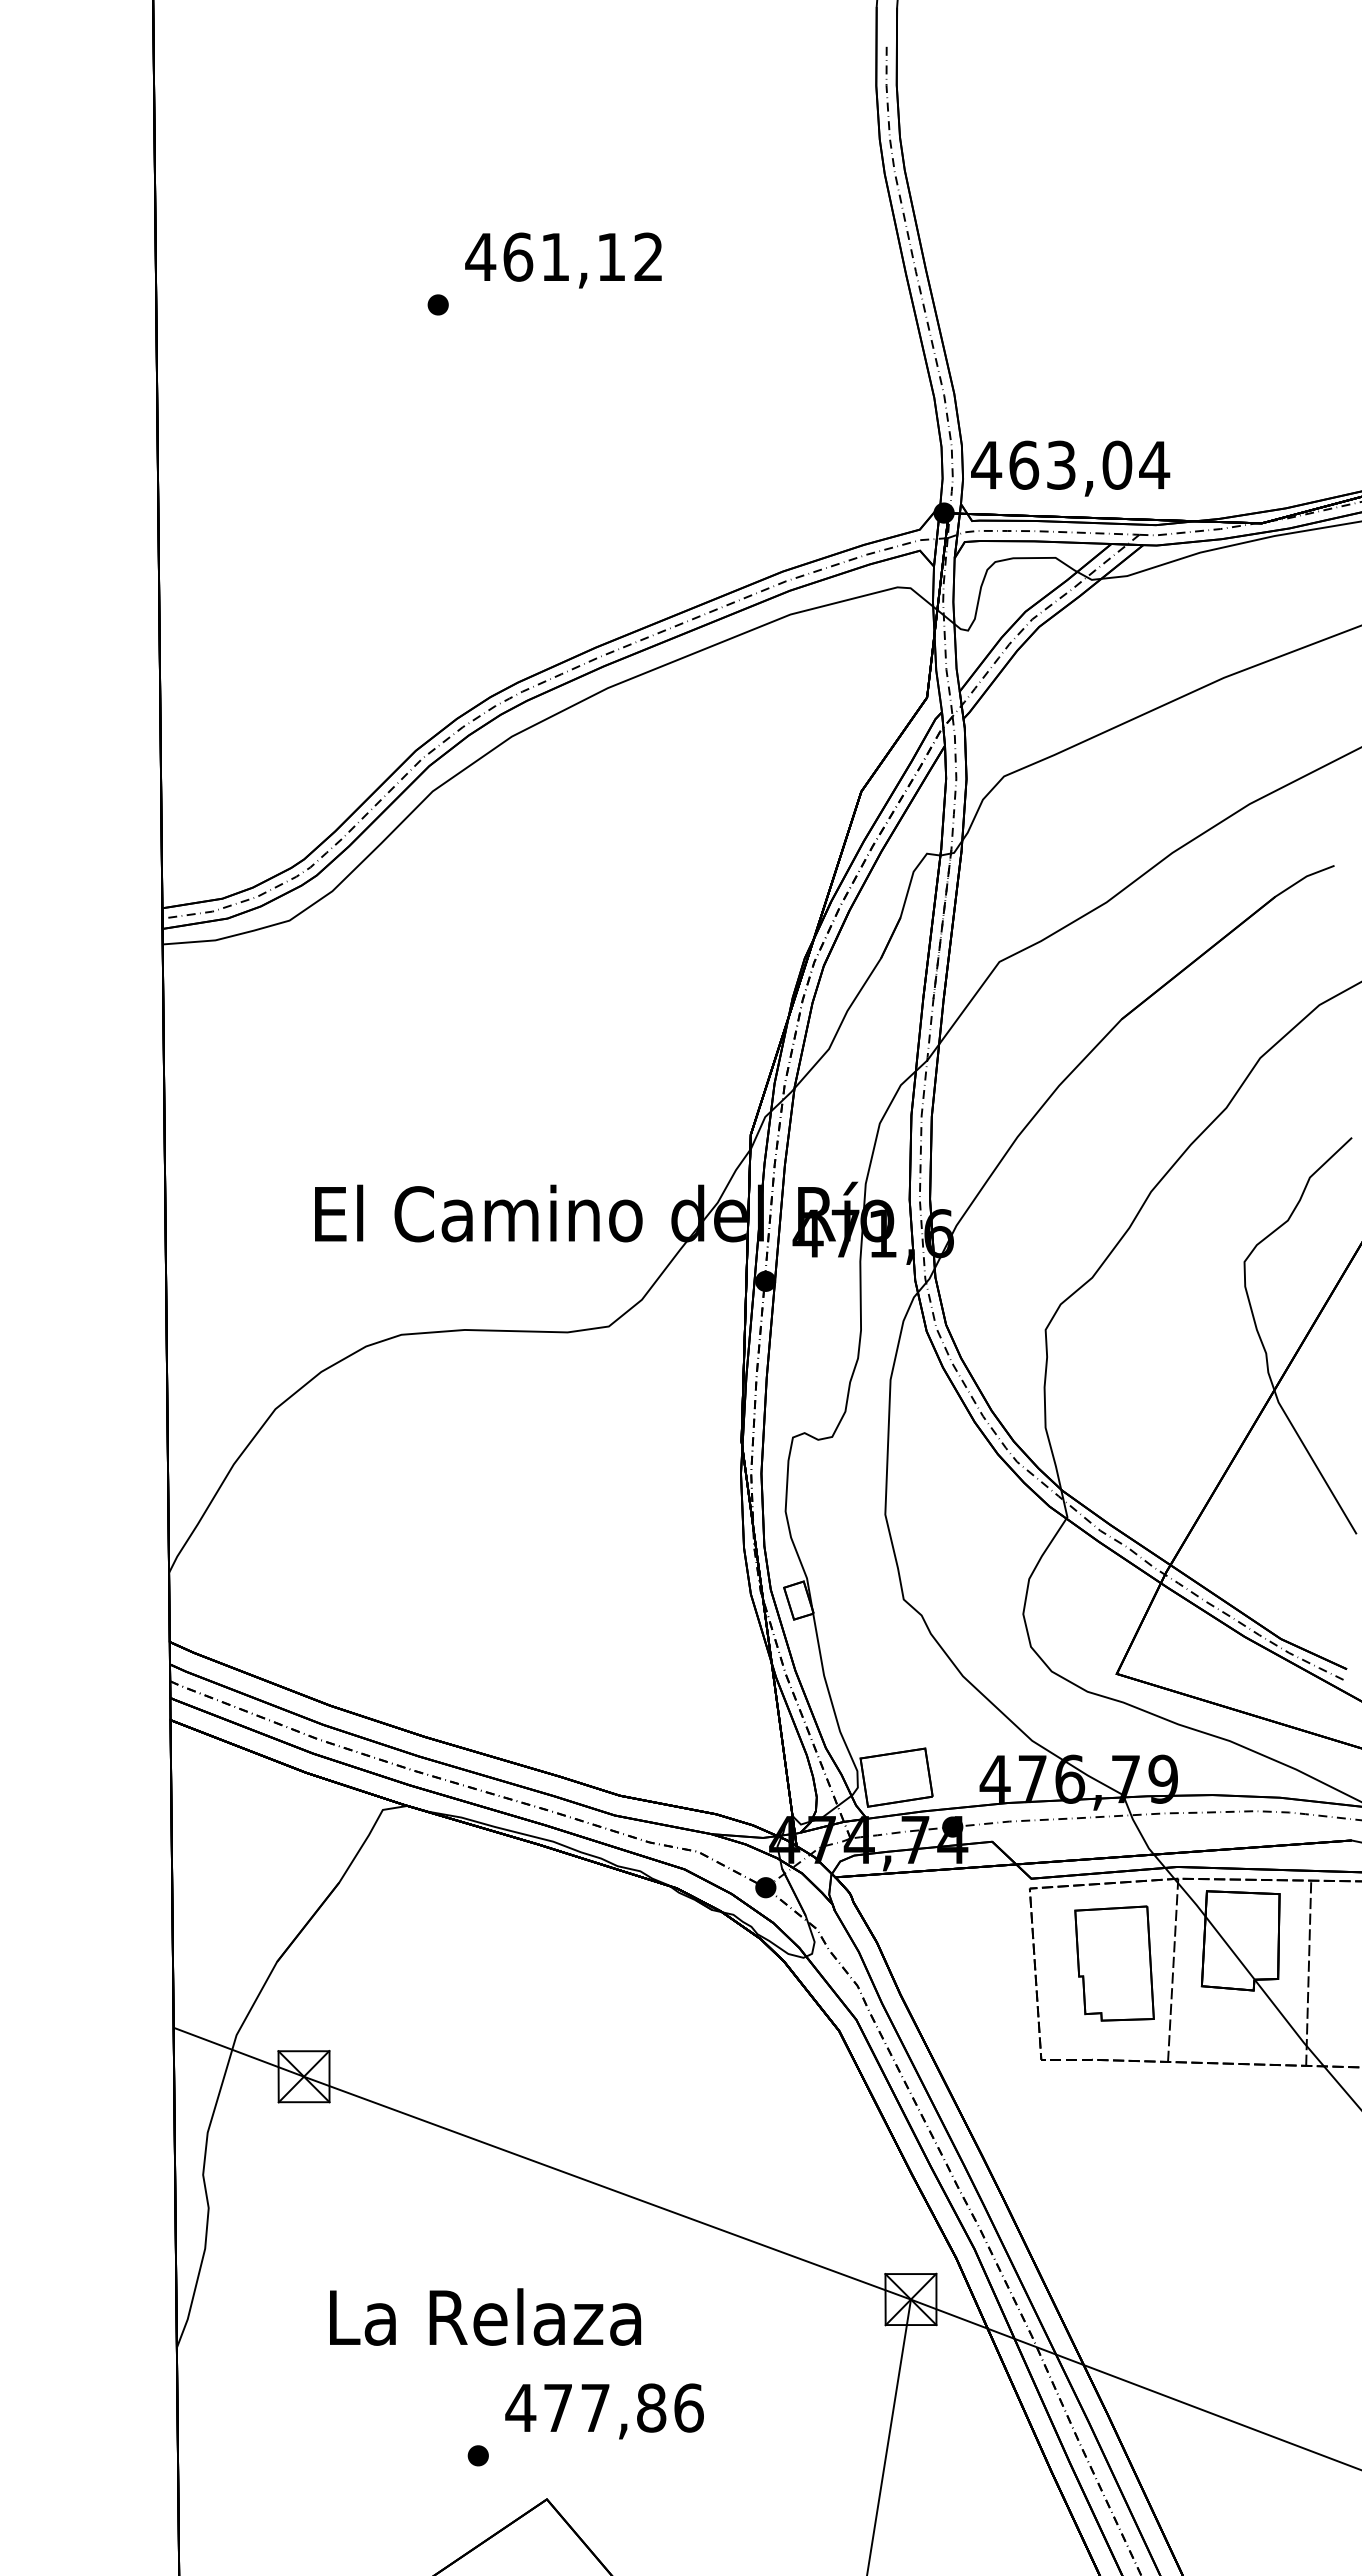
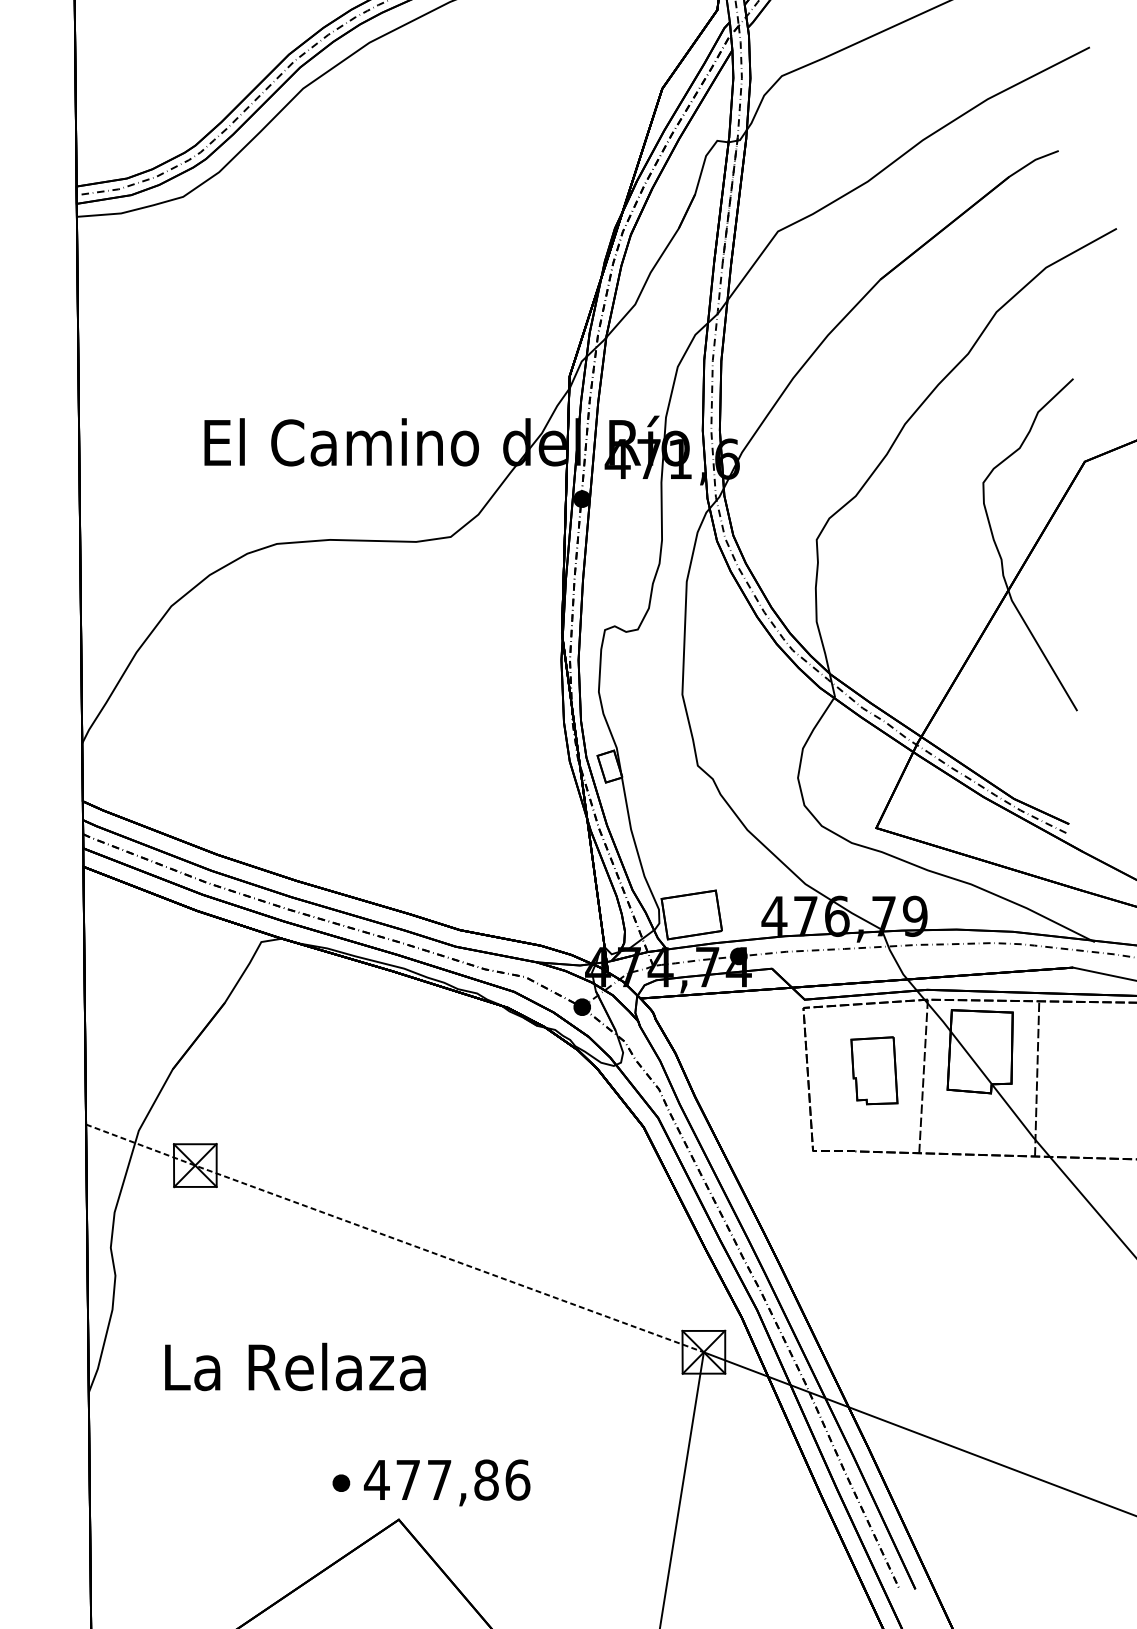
part: (1114, 1963) -> (874, 1070), size x0.7
line: (541, 2163) -> (394, 1238), solid -> dashed
text: (485, 2316) -> (295, 1366), moved
text: (604, 2411) -> (447, 1482), moved

